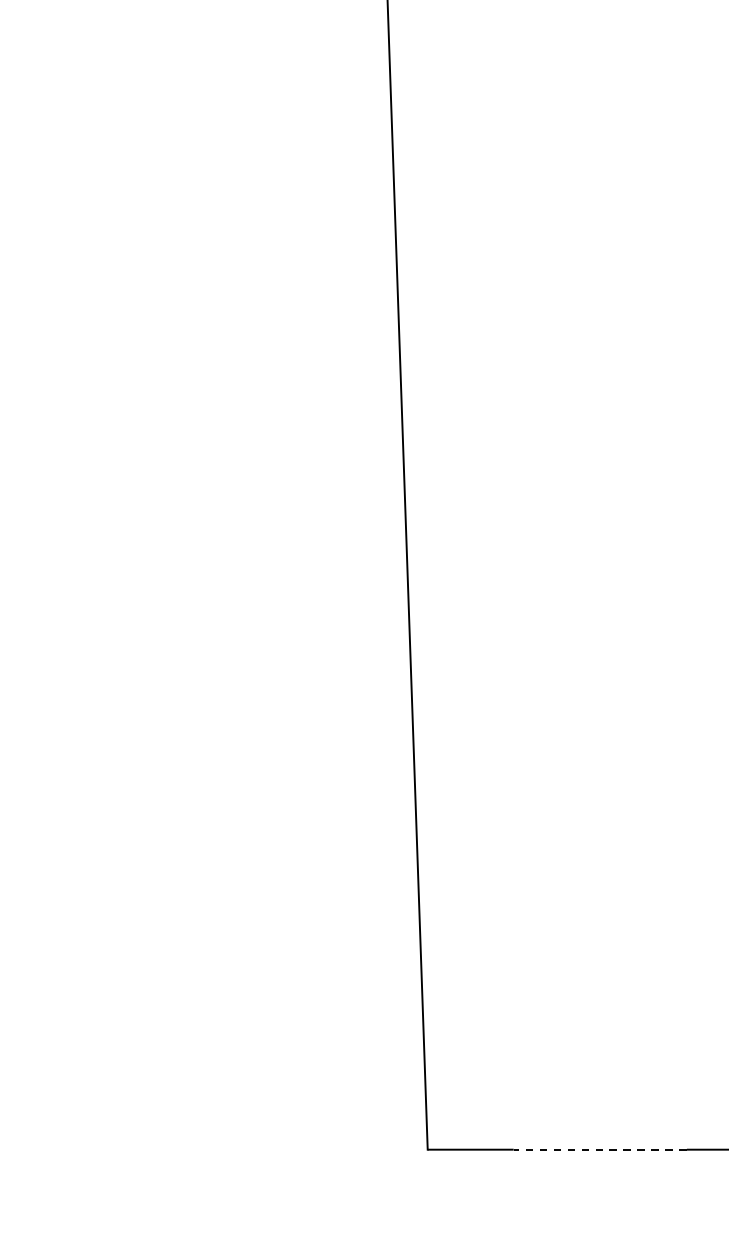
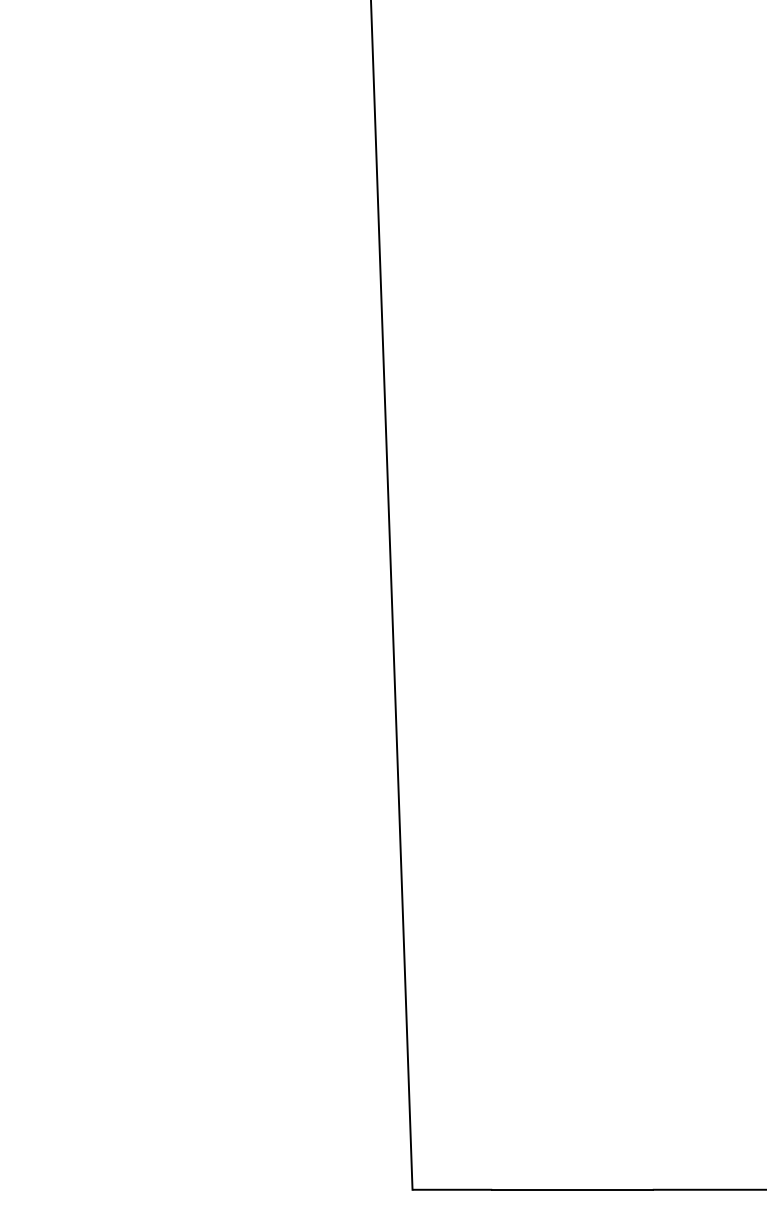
line: (600, 1149) -> (572, 1189), dashed -> solid

